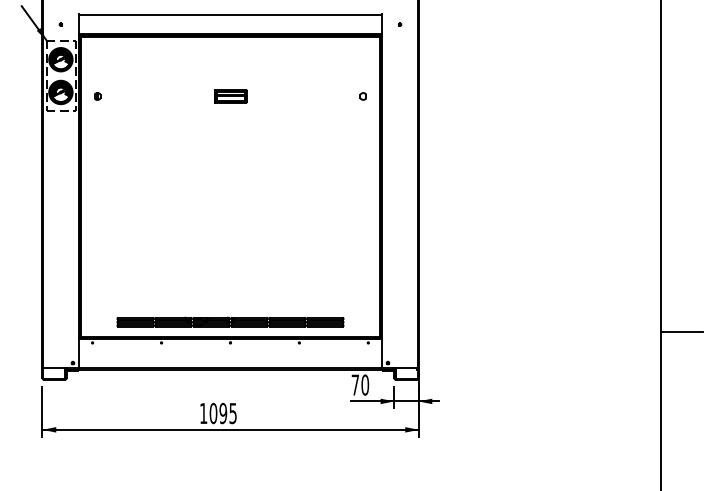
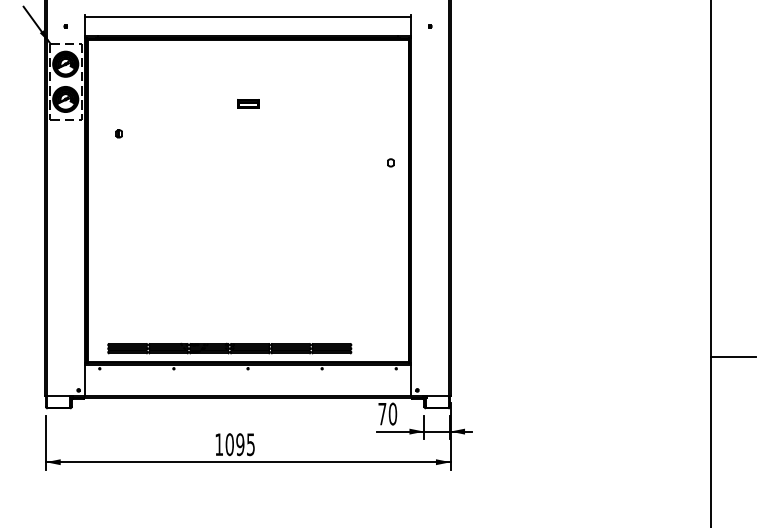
part: (97, 96) -> (119, 133), moved
part: (230, 96) -> (248, 103), size x0.6
part: (362, 96) -> (390, 162), moved
part: (230, 321) -> (229, 347), moved

